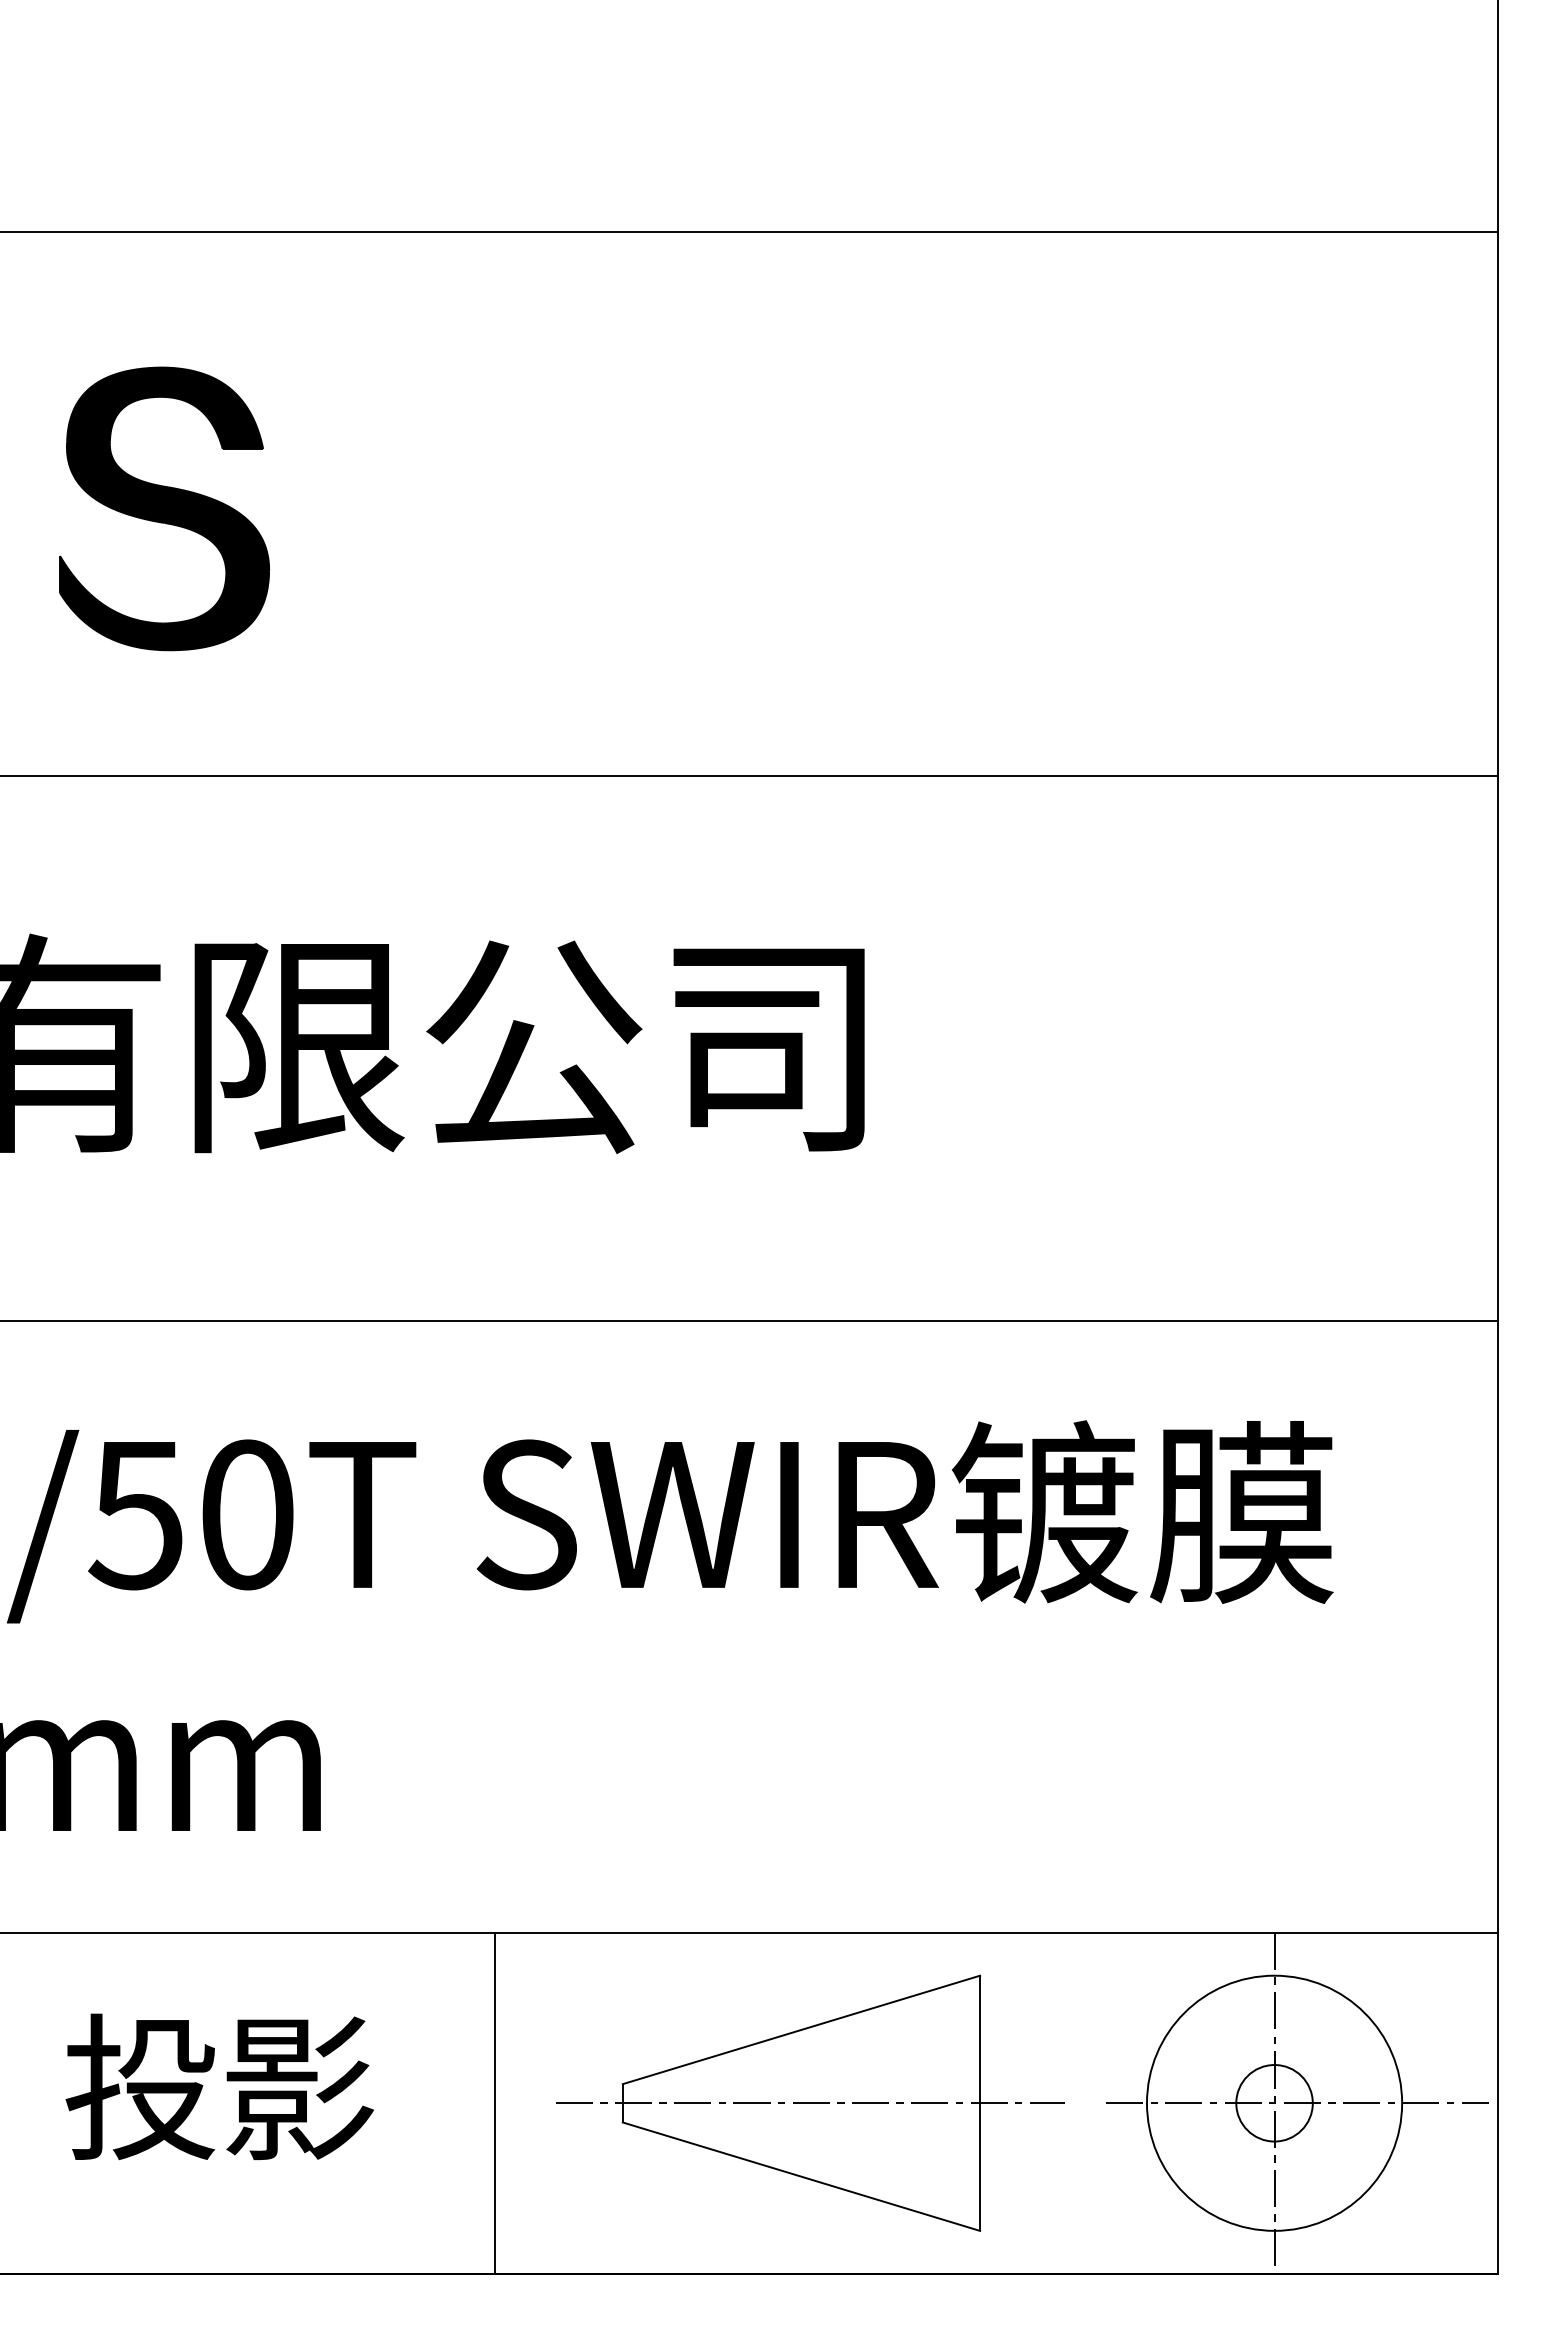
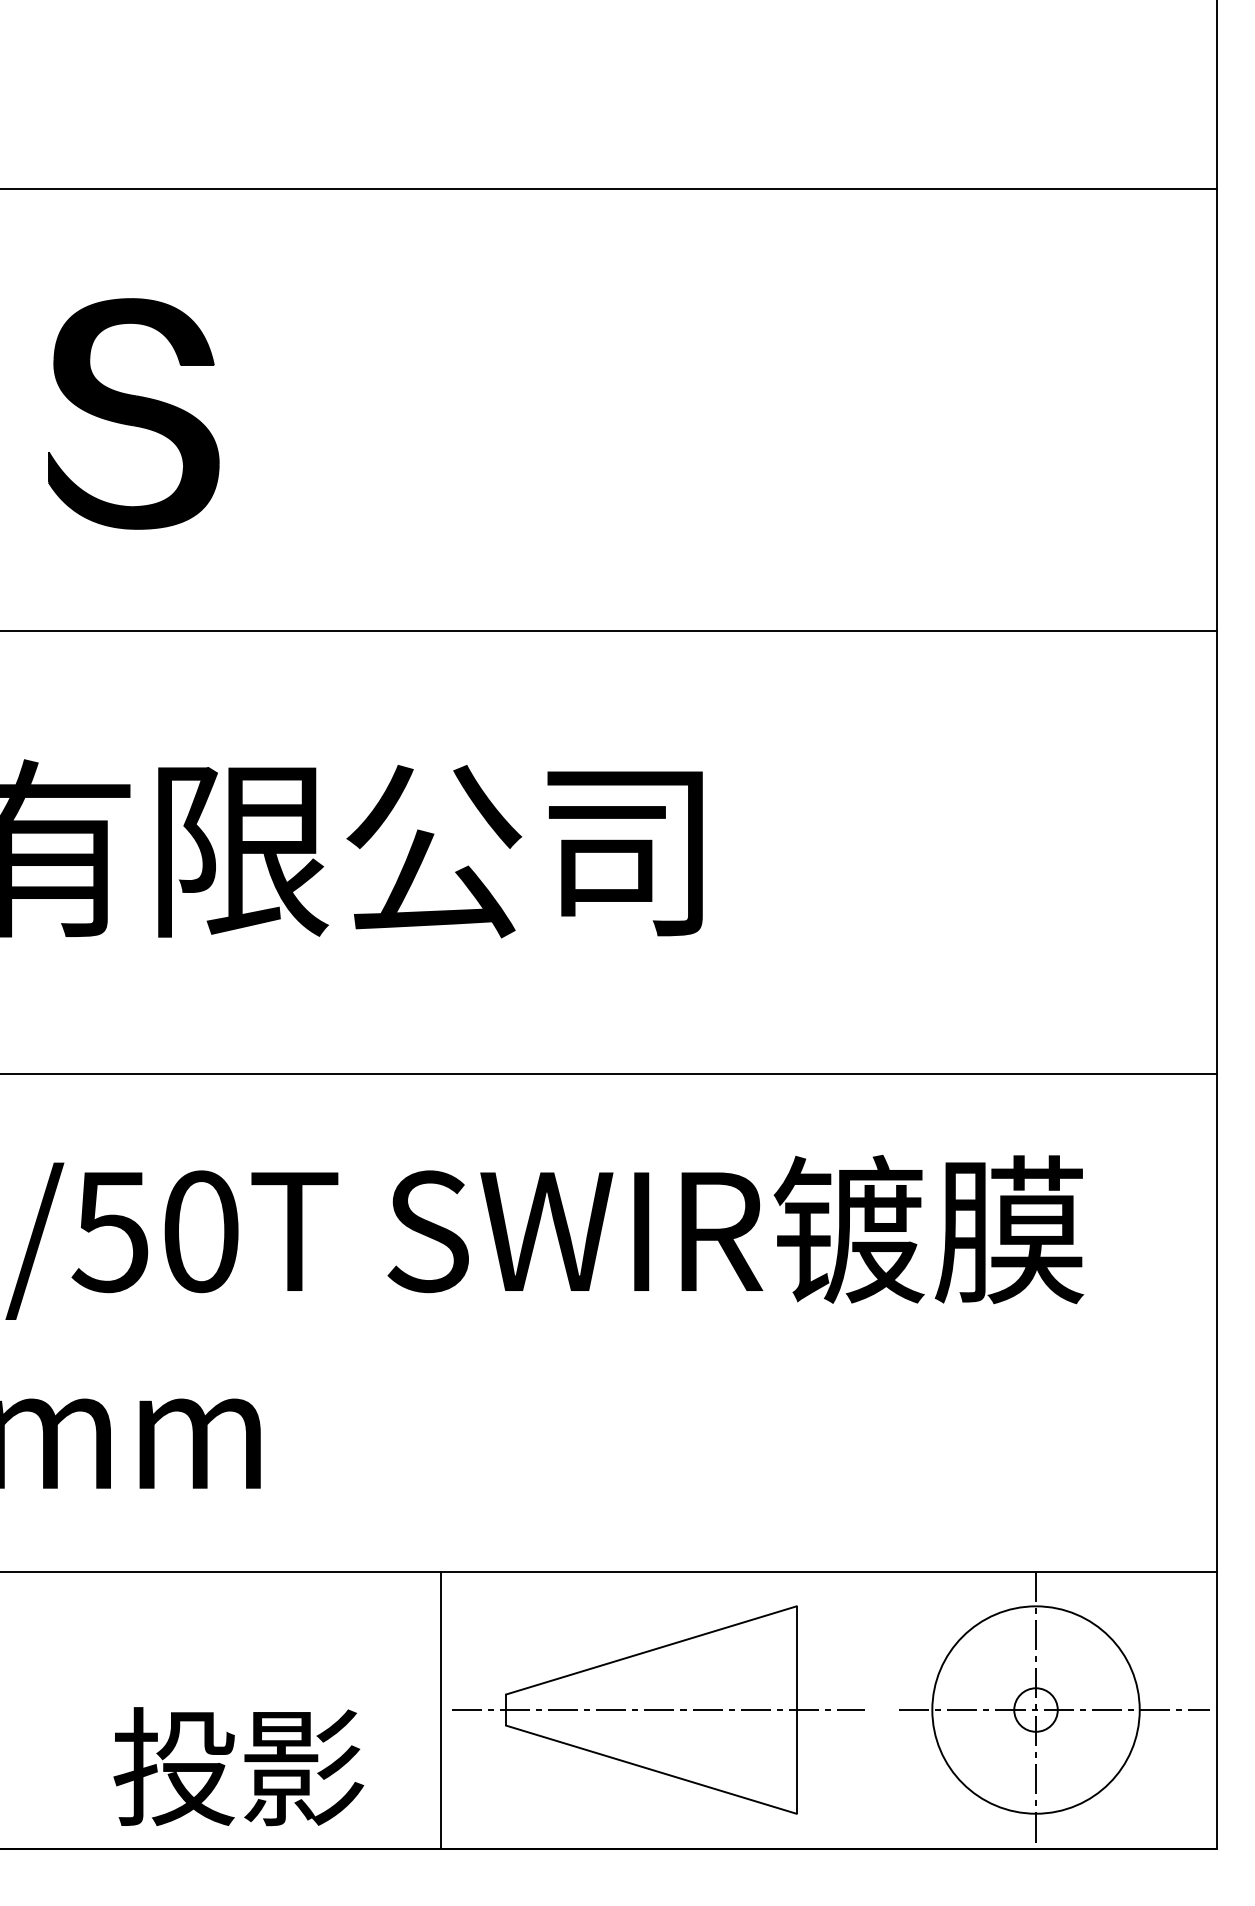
text: (219, 2086) -> (238, 1766), moved
line: (495, 2102) -> (440, 1709), moved
circle: (1274, 2103) -> (1035, 1710), size x0.7

